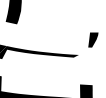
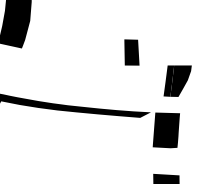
part: (69, 26) -> (131, 52), added
fill: (87, 39) -> (168, 80), added
fill: (85, 63) -> (164, 130), added

